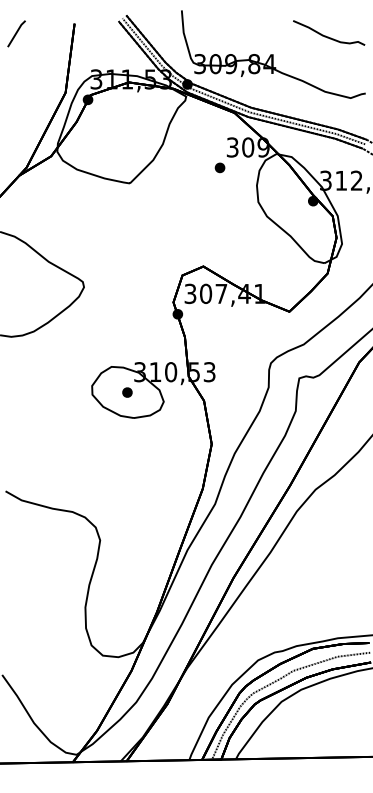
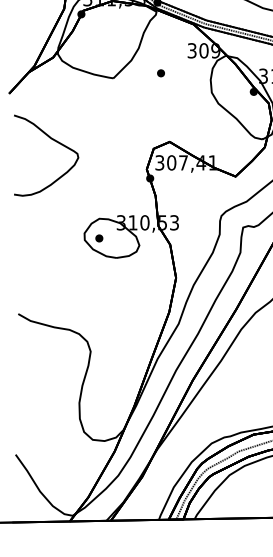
part: (219, 167) -> (160, 73), moved
part: (127, 392) -> (99, 238), moved

